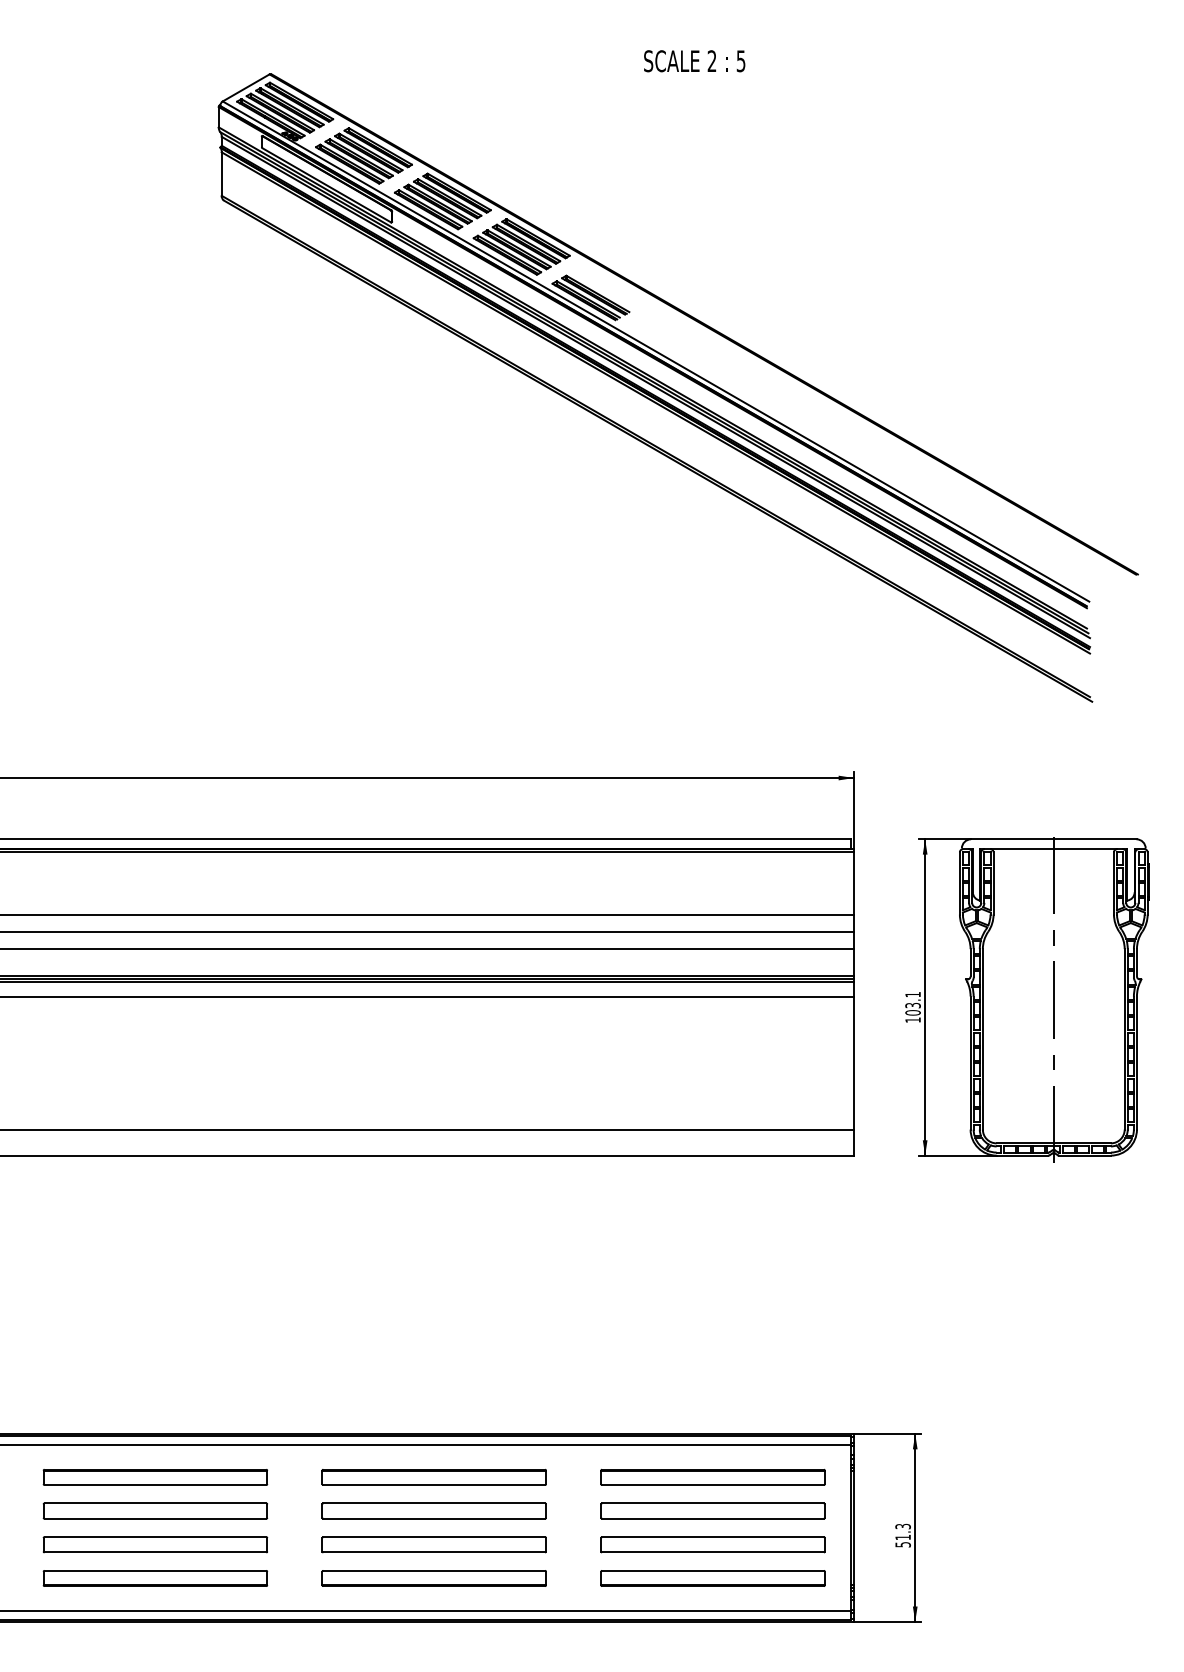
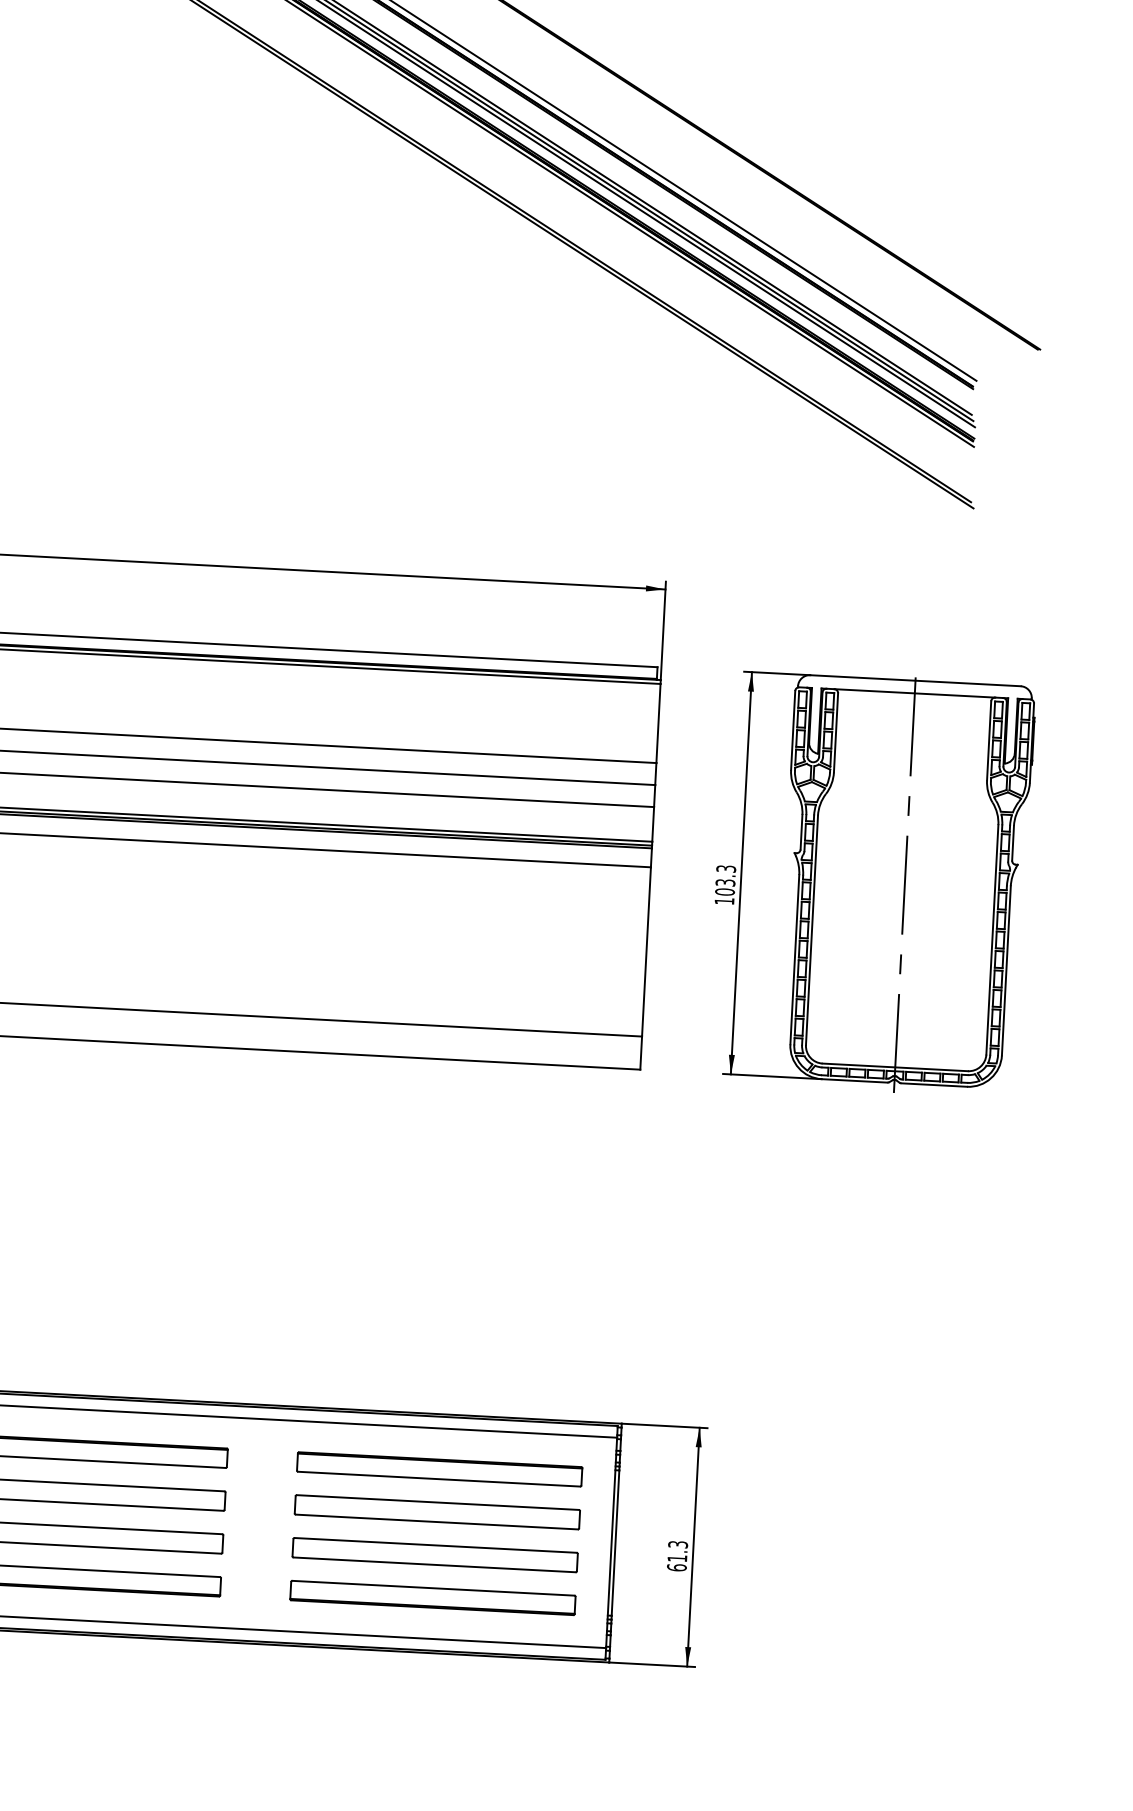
text: (912, 994) -> (725, 868), 103.1 -> 103.3
text: (902, 1544) -> (676, 1567), 51.3 -> 61.3

